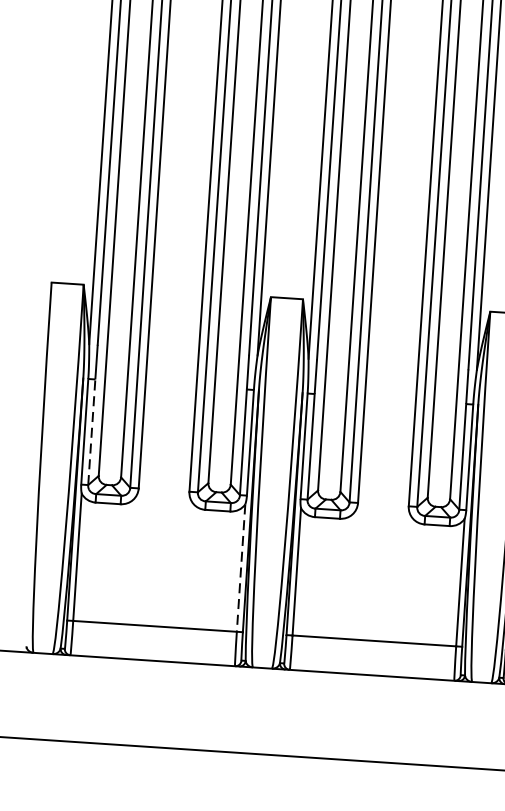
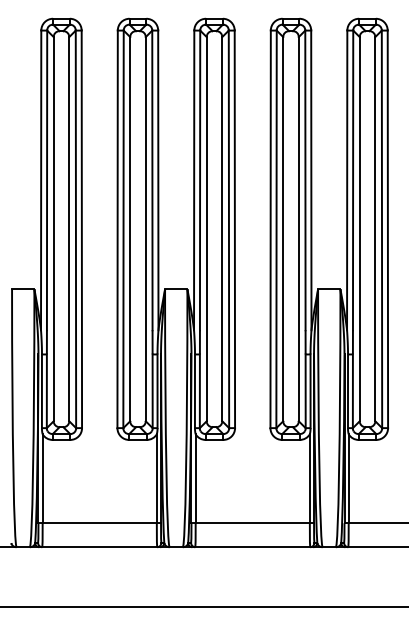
line: (91, 432) -> (46, 391), dashed -> solid
line: (240, 569) -> (156, 479), dashed -> solid

